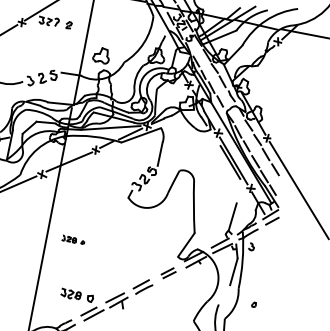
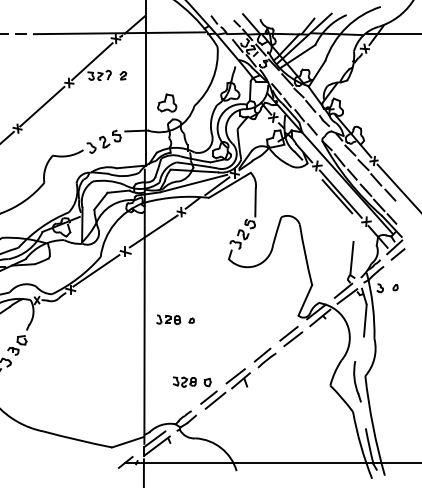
part: (73, 240) -> (175, 319), size x1.43
part: (168, 273) -> (291, 336), size x1.43
part: (254, 304) -> (395, 287), moved

